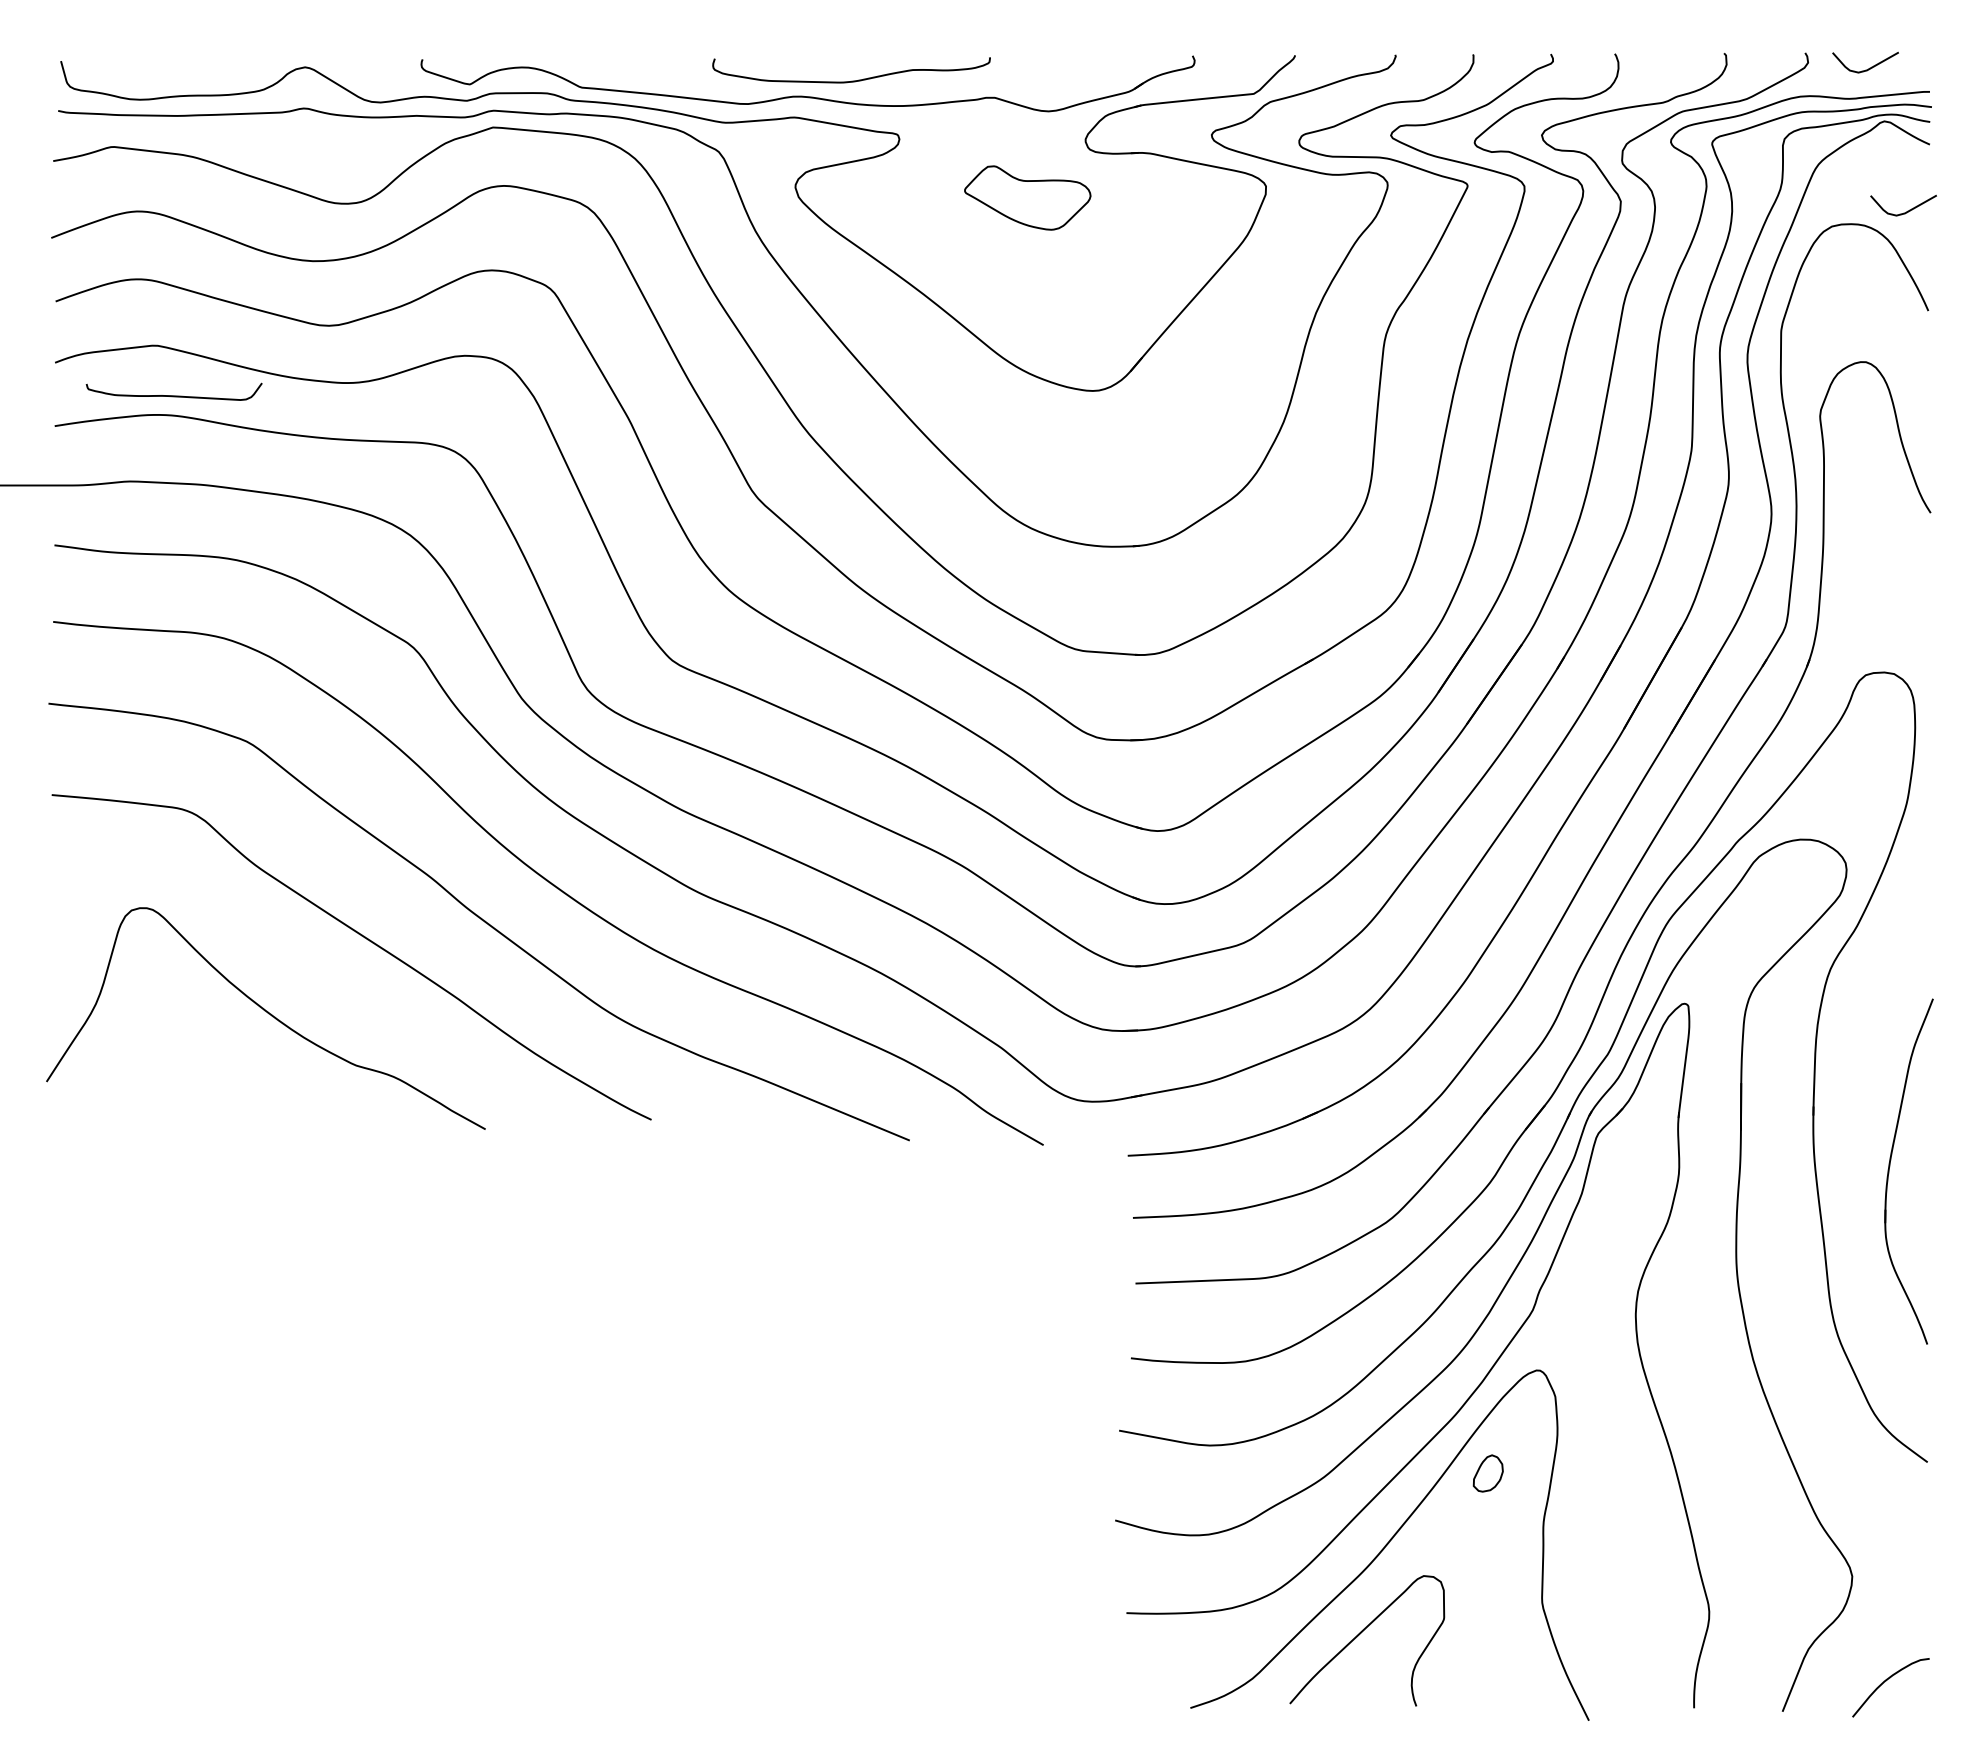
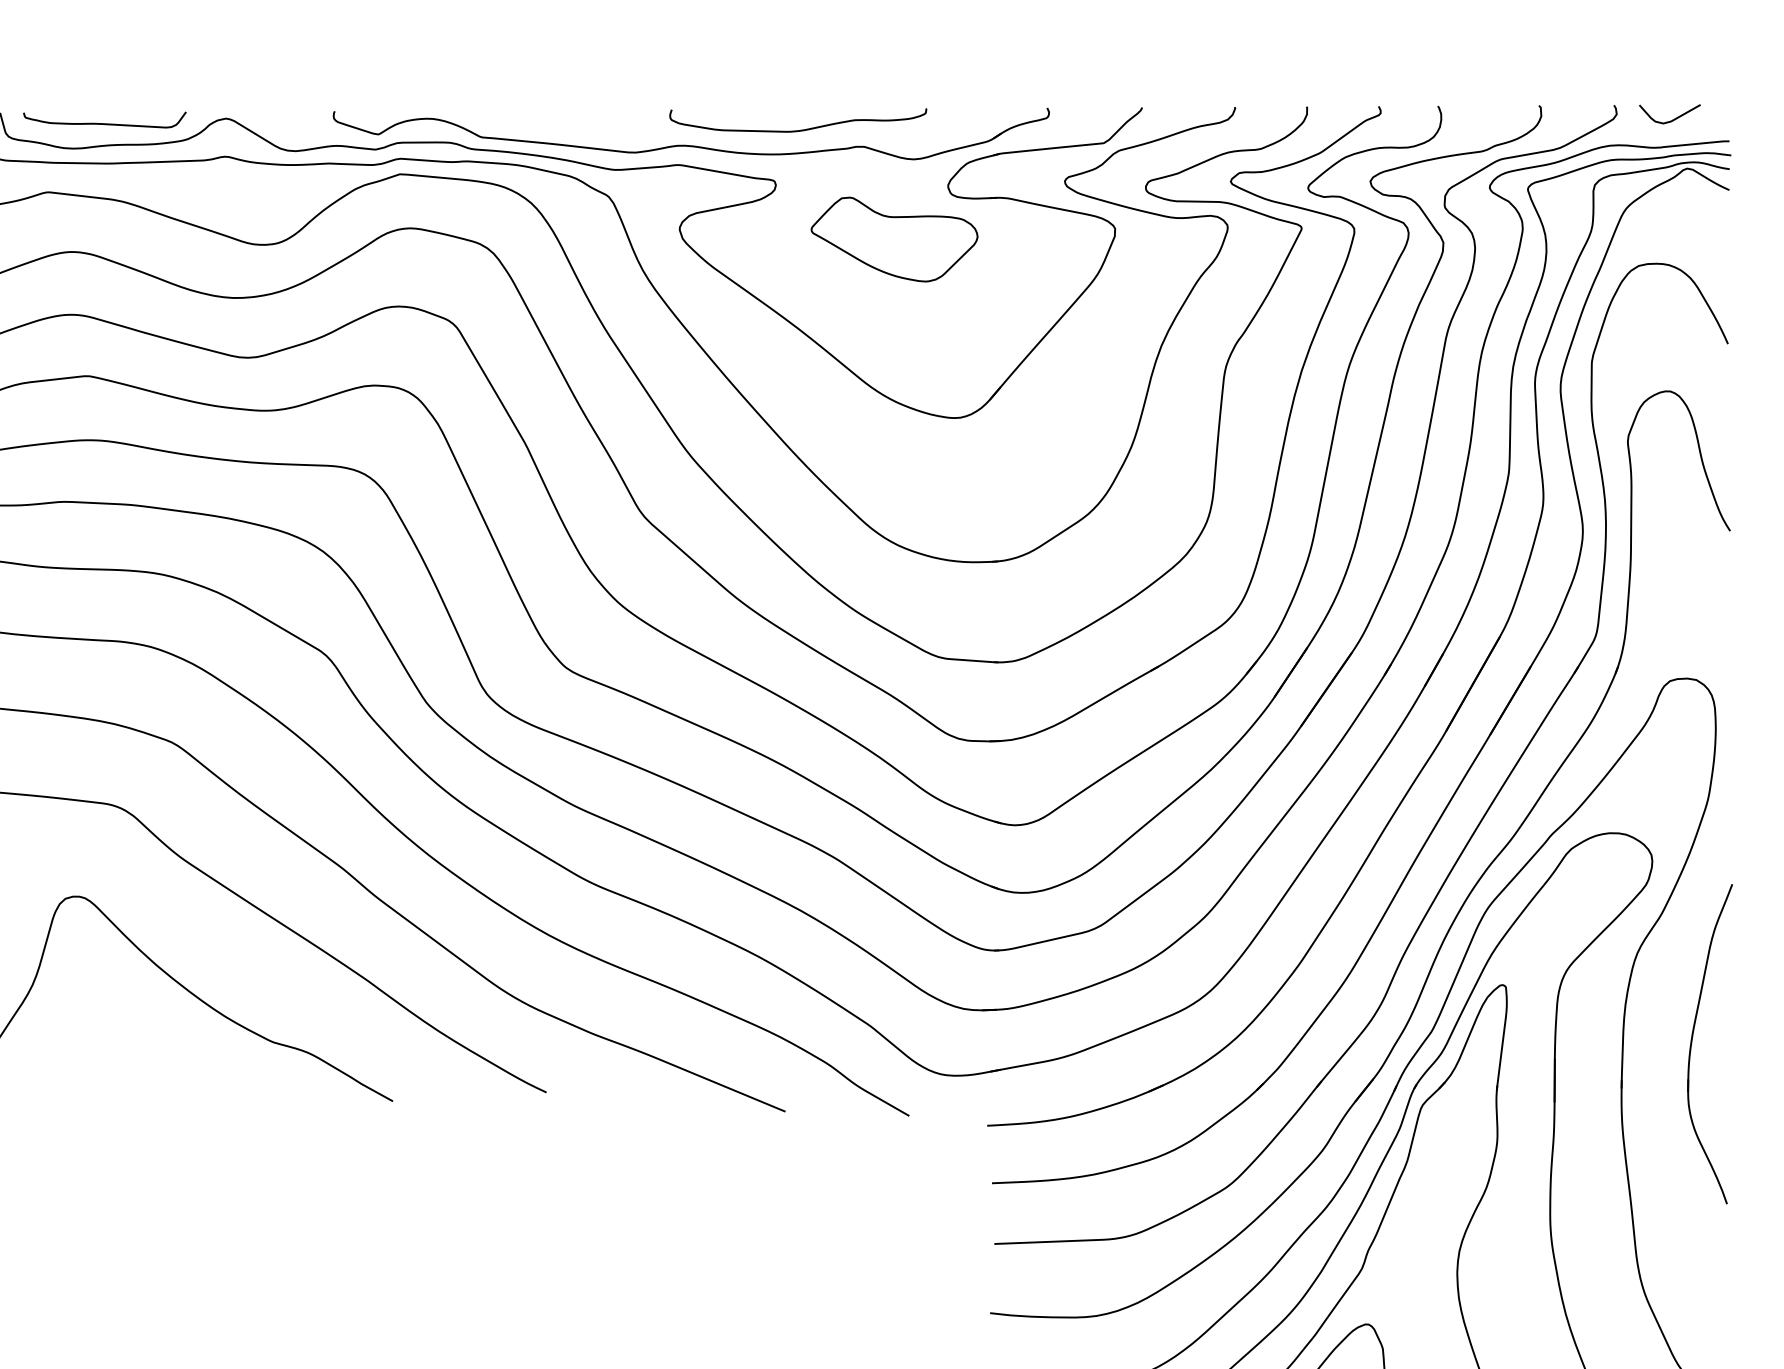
curve: (851, 80) -> (798, 129), moved
part: (1027, 197) -> (894, 239), size x1.43
curve: (1907, 210) -> (1708, 251), removed
curve: (173, 395) -> (104, 123), moved
part: (1890, 1166) -> (1692, 1039), moved

